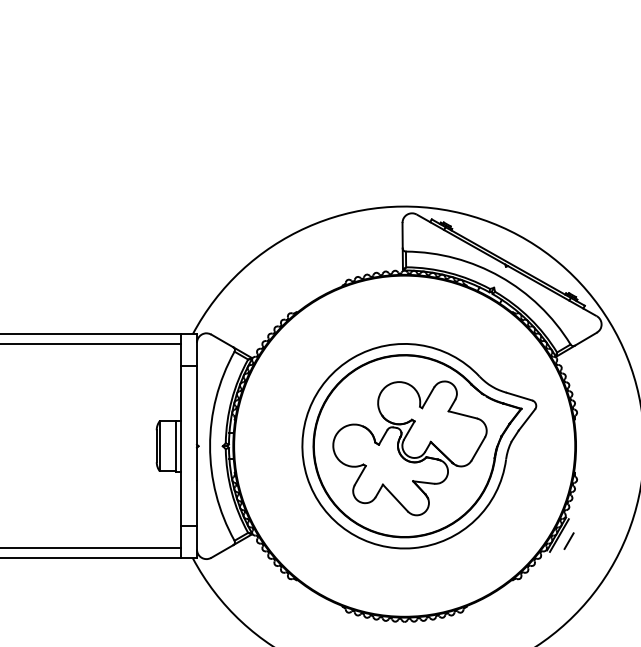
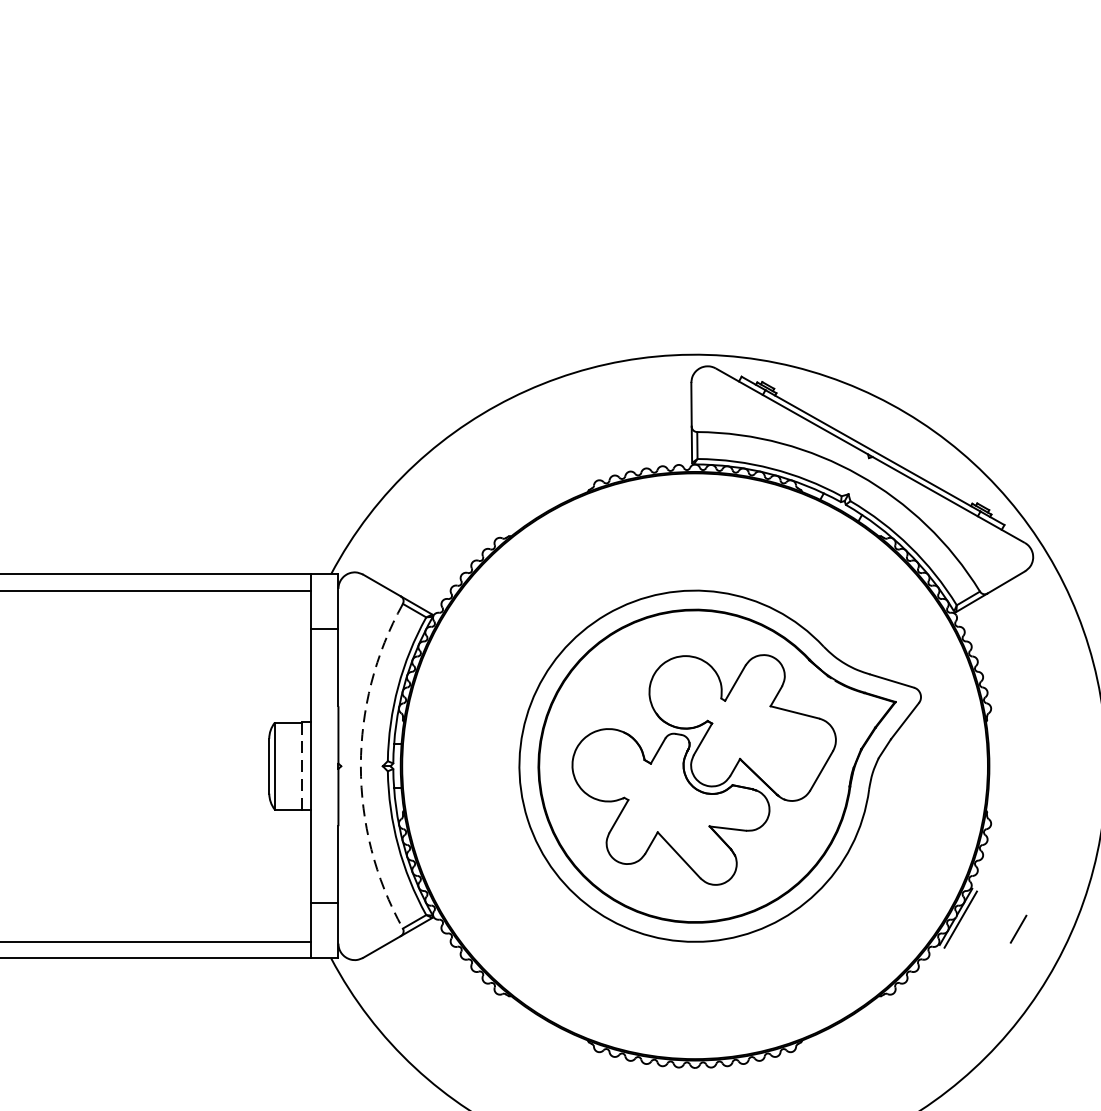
line: (175, 446) -> (301, 766), solid -> dashed
arc: (210, 446) -> (361, 766), solid -> dashed
line: (568, 540) -> (1017, 928), moved

